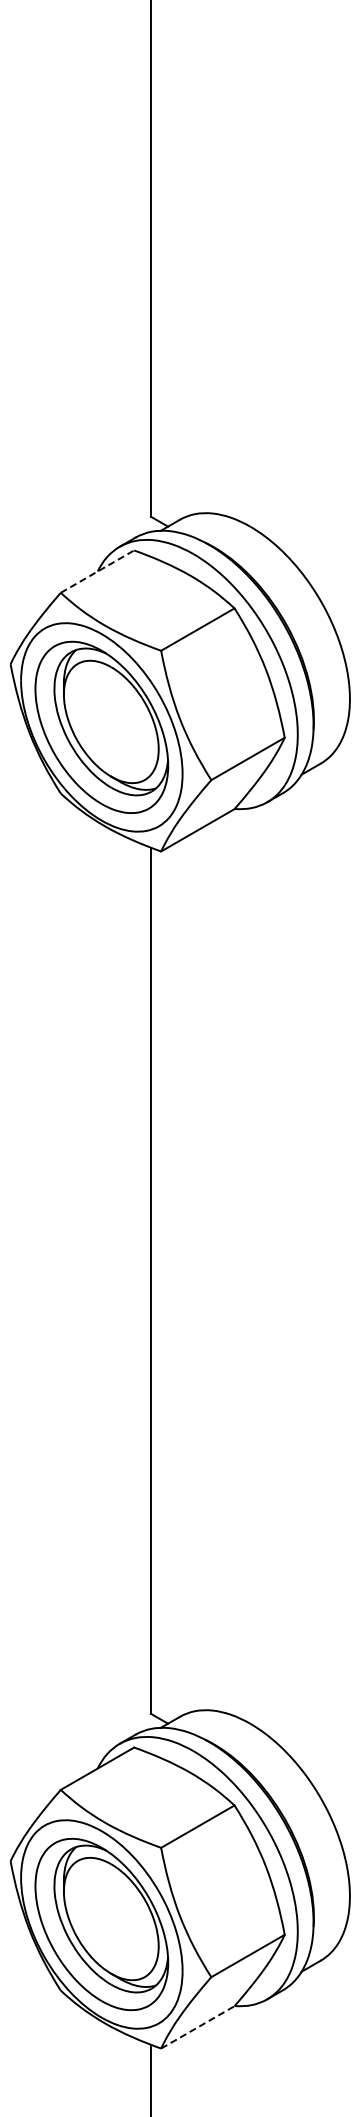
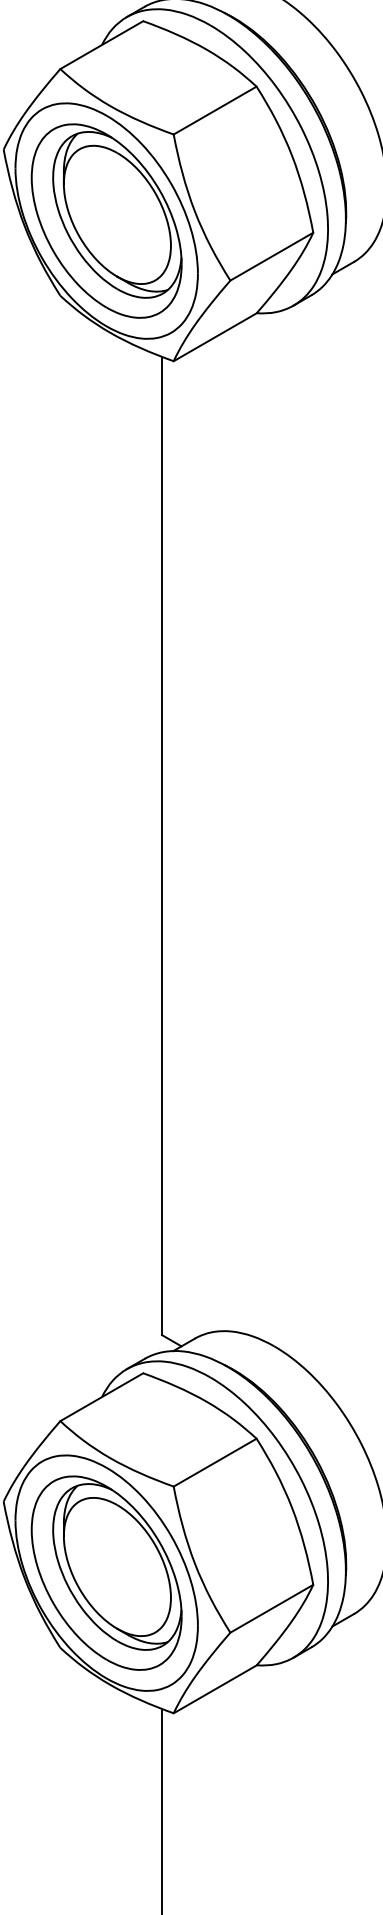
line: (97, 571) -> (101, 44), dashed -> solid
line: (198, 2027) -> (215, 1689), dashed -> solid

